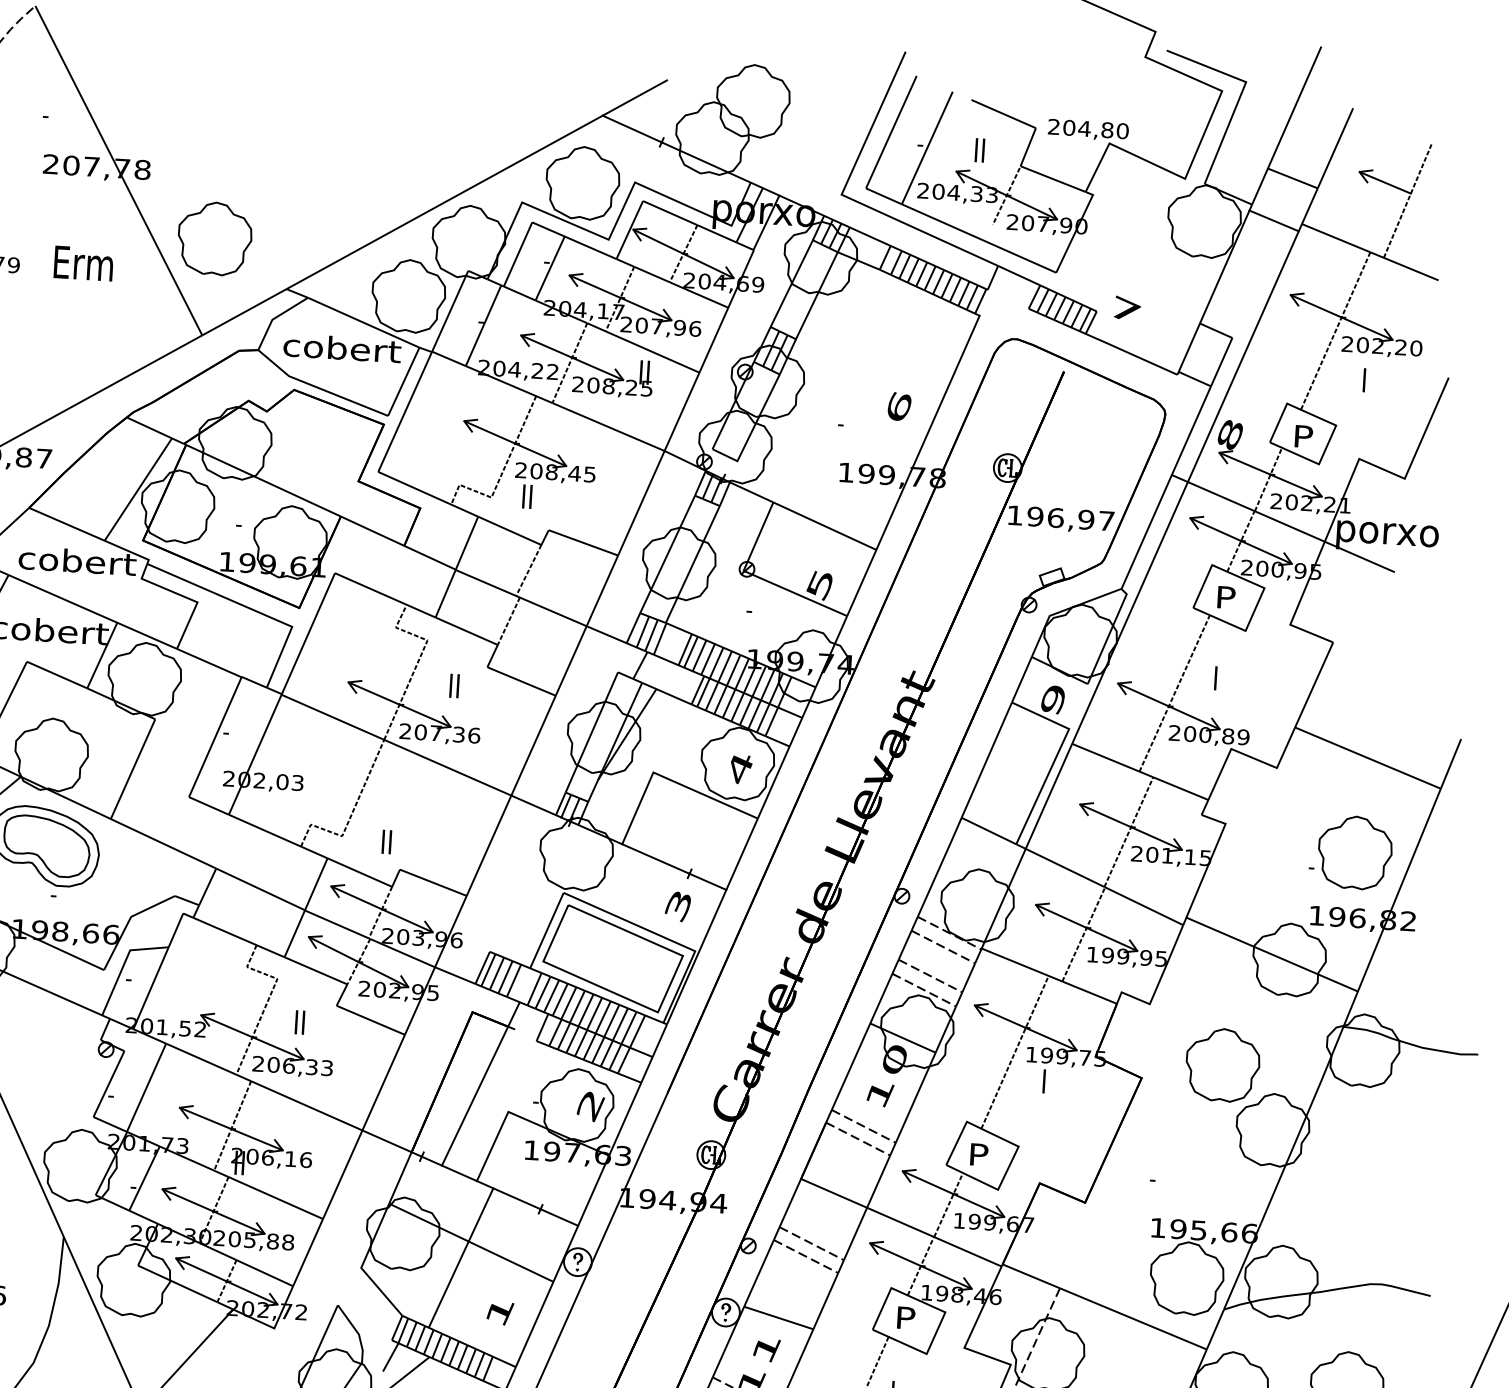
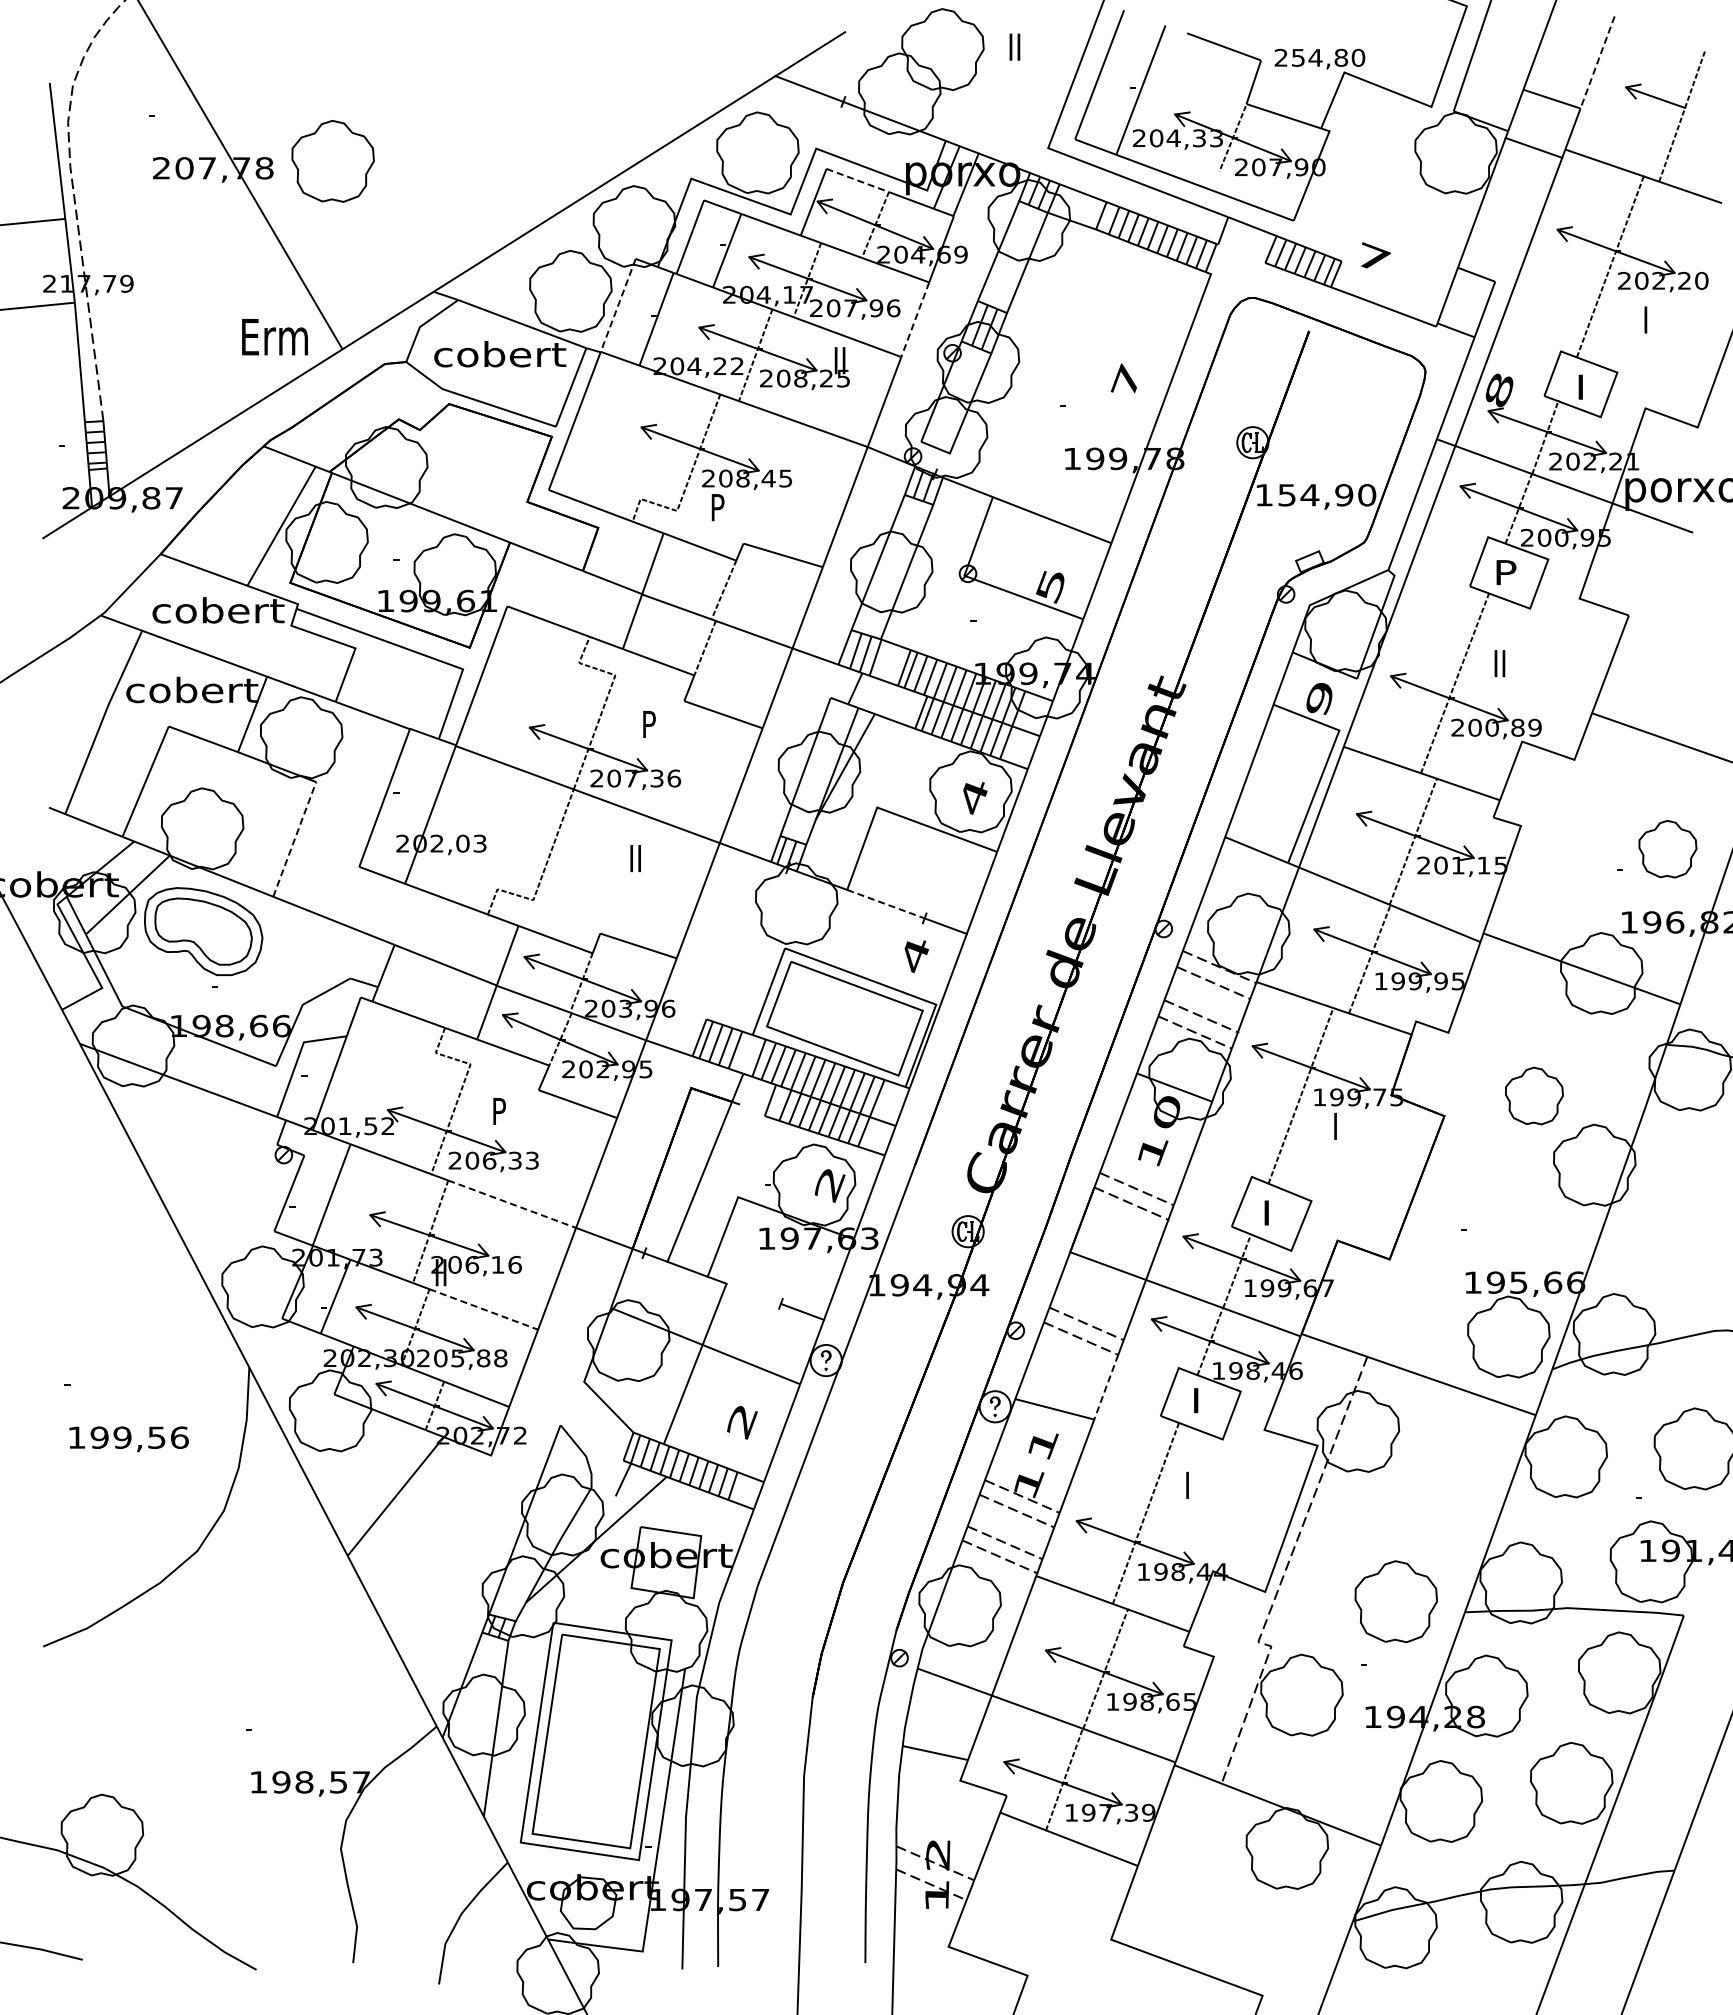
text: (1069, 127) -> (1298, 57), 204,80 -> 254,80
line: (1335, 148) -> (1597, 62), solid -> dashed
text: (979, 149) -> (1014, 46), moved
line: (670, 213) -> (858, 180), solid -> dashed
part: (214, 237) -> (332, 160), moved
text: (83, 263) -> (274, 337), moved
line: (450, 311) -> (618, 305), solid -> dashed
line: (714, 340) -> (915, 319), solid -> dashed
text: (897, 405) -> (1125, 380), 6 -> 7
text: (1303, 435) -> (1581, 386), P -> I
text: (527, 496) -> (717, 507), II -> P
text: (1071, 519) -> (1327, 495), 196,97 -> 154,90
text: (1215, 678) -> (1499, 663), I -> II
text: (455, 685) -> (649, 723), II -> P
line: (132, 768) -> (294, 838), solid -> dashed
text: (386, 841) -> (635, 858), moved
part: (1354, 852) -> (1667, 848), size x0.7
line: (656, 859) -> (886, 904), solid -> dashed
text: (677, 907) -> (913, 956), 3 -> 4
text: (300, 1022) -> (499, 1111), II -> P
part: (1223, 1064) -> (1534, 1095), size x0.7
line: (307, 1106) -> (512, 1204), solid -> dashed
text: (978, 1154) -> (1267, 1212), P -> I
line: (275, 1198) -> (483, 1309), solid -> dashed
line: (516, 1198) -> (753, 1293), removed
line: (826, 1301) -> (1106, 1387), solid -> dashed
text: (499, 1312) -> (742, 1422), 1 -> 2
text: (906, 1317) -> (1197, 1400), P -> I

